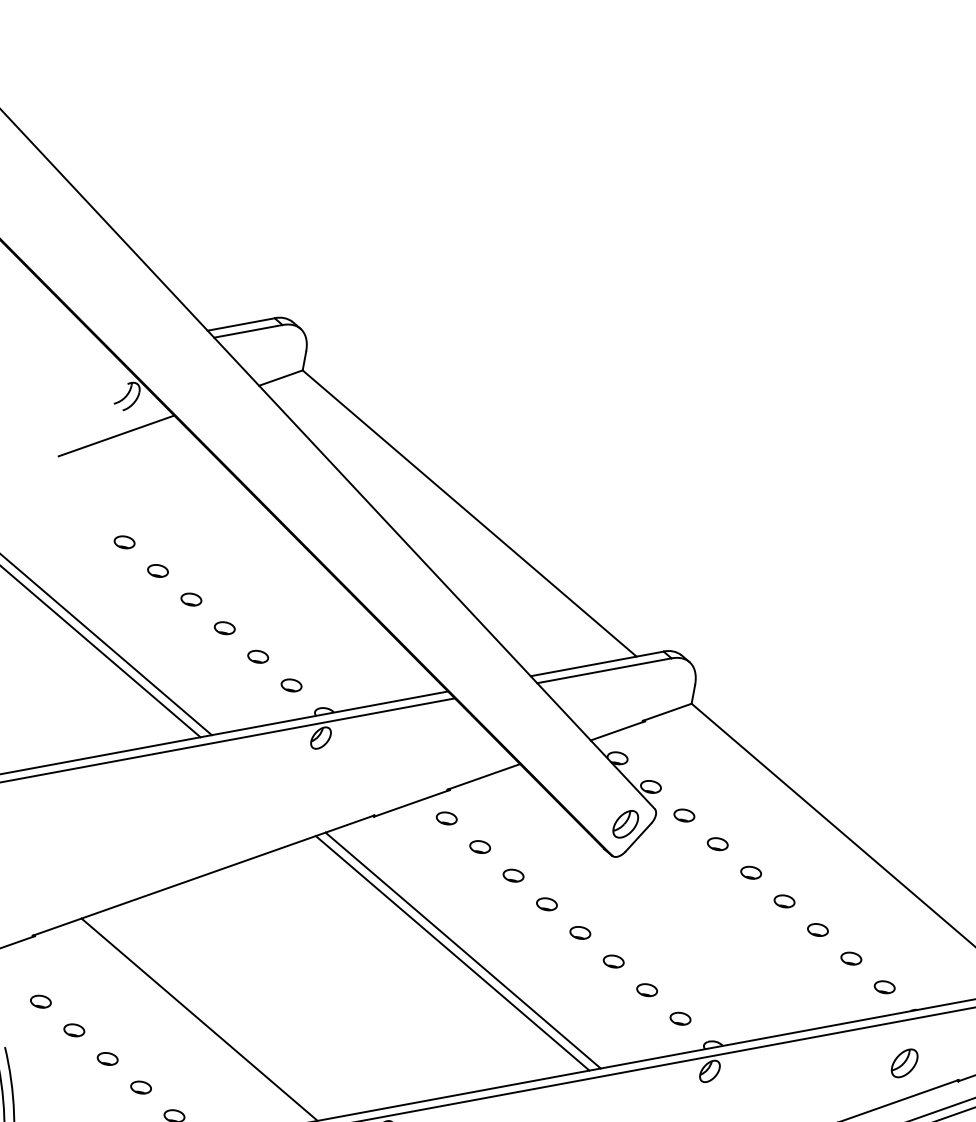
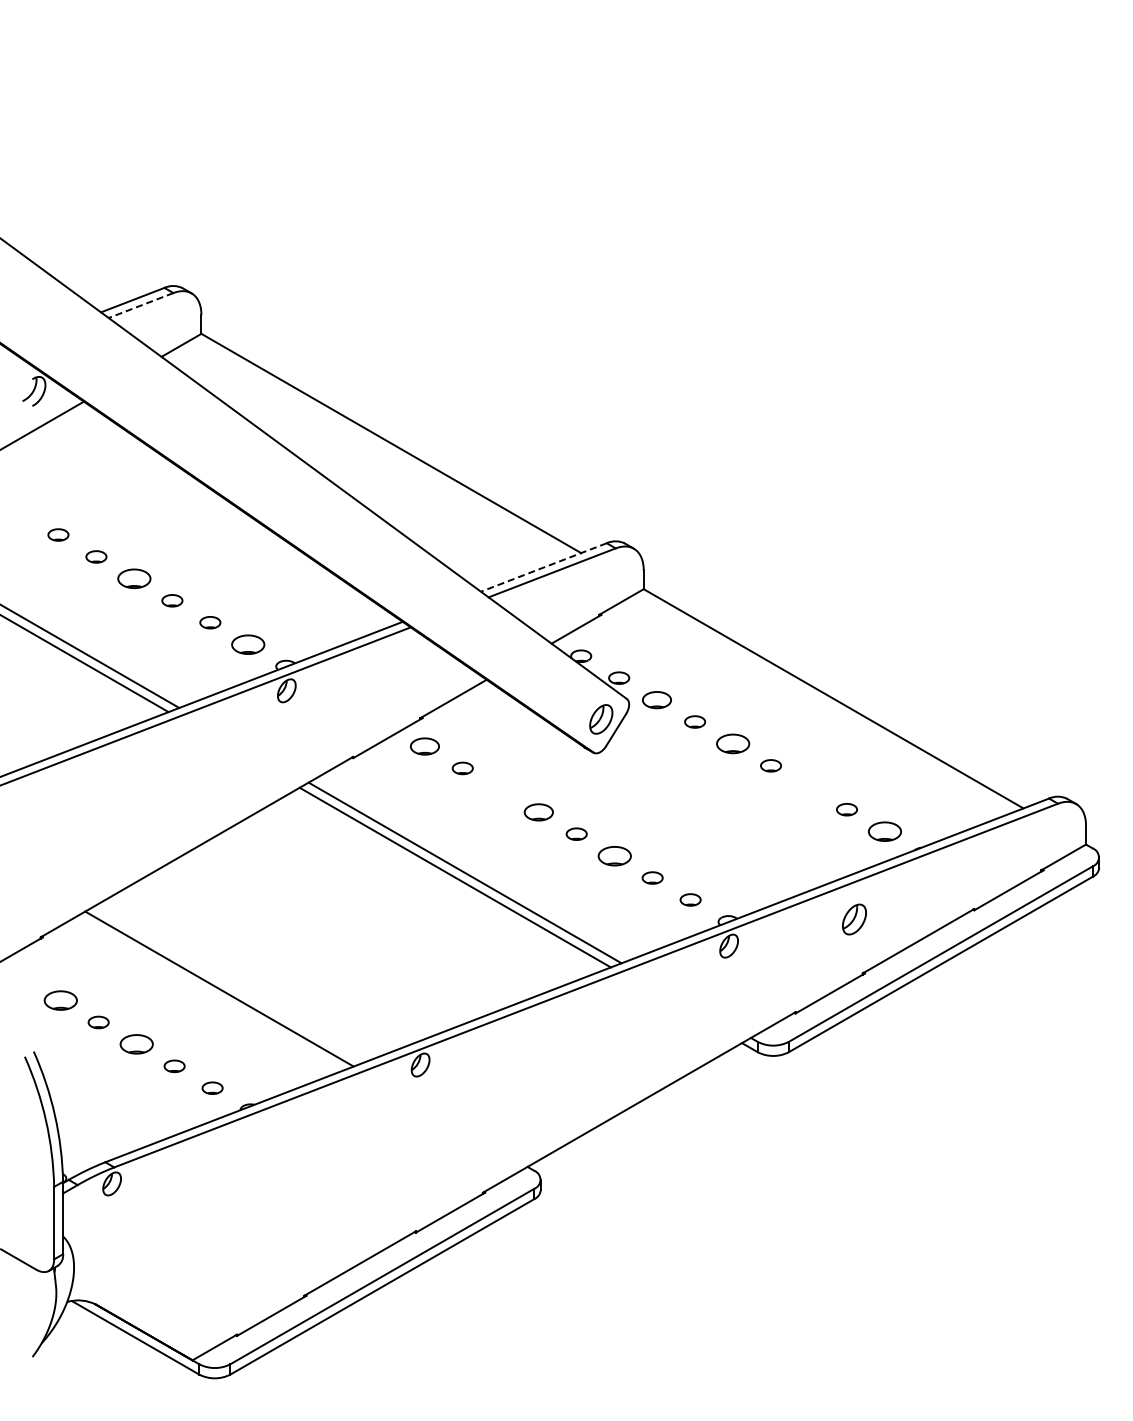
line: (248, 331) -> (141, 305), solid -> dashed
part: (191, 599) -> (134, 578), size x1.6
line: (596, 663) -> (543, 567), solid -> dashed
part: (291, 685) -> (248, 644), size x1.6
part: (684, 815) -> (657, 699), size x1.4
part: (446, 818) -> (424, 746), size x1.4
part: (750, 872) -> (732, 743), size x1.6
part: (513, 875) -> (500, 790), removed
part: (546, 903) -> (538, 811), size x1.4
part: (817, 929) -> (808, 787), removed
part: (613, 960) -> (614, 855), size x1.6
part: (884, 987) -> (884, 831), size x1.6
part: (40, 1001) -> (60, 1000), size x1.6
part: (107, 1059) -> (136, 1044), size x1.6
part: (904, 1063) -> (854, 919), moved

